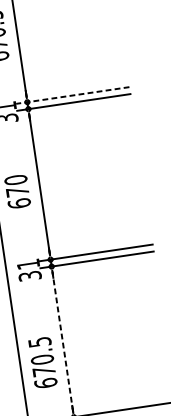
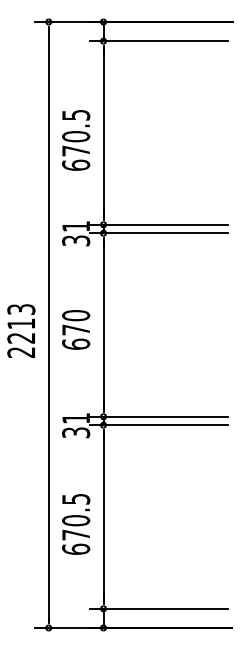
line: (72, 95) -> (158, 224), dashed -> solid
line: (62, 341) -> (103, 516), dashed -> solid
text: (43, 362) -> (76, 524), moved

